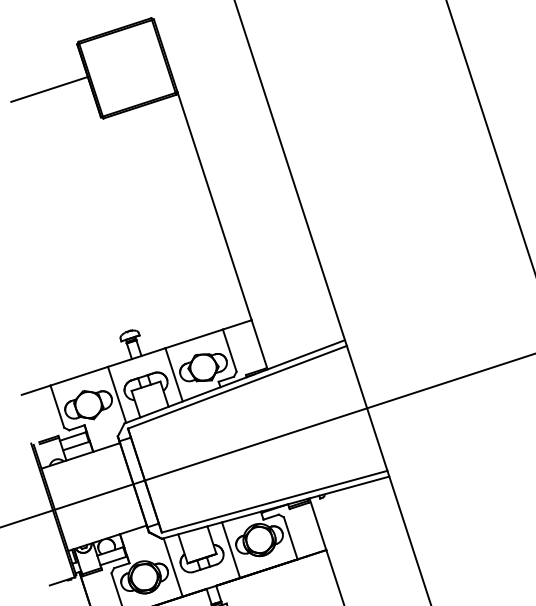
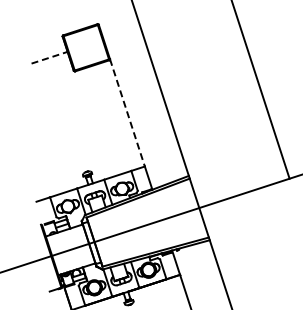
line: (49, 88) -> (49, 57), solid -> dashed
line: (214, 207) -> (127, 113), solid -> dashed

